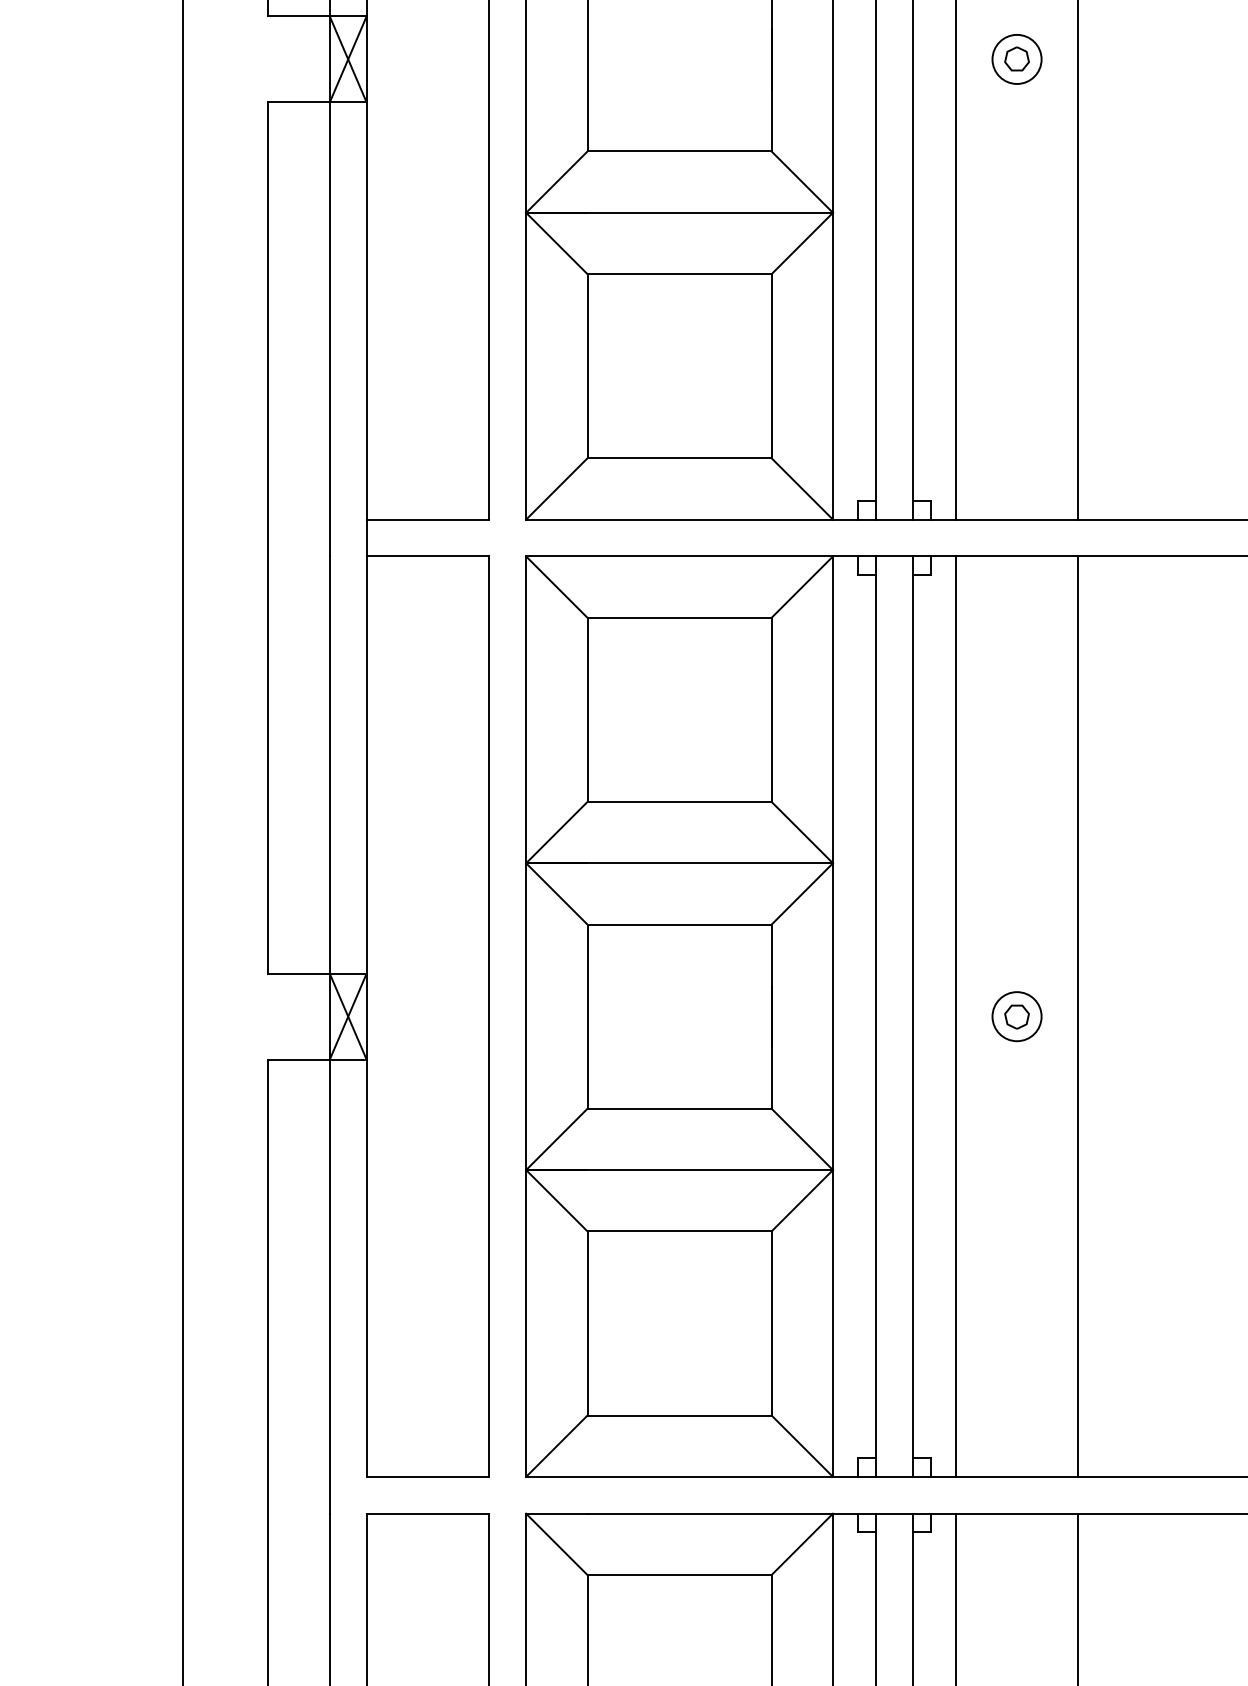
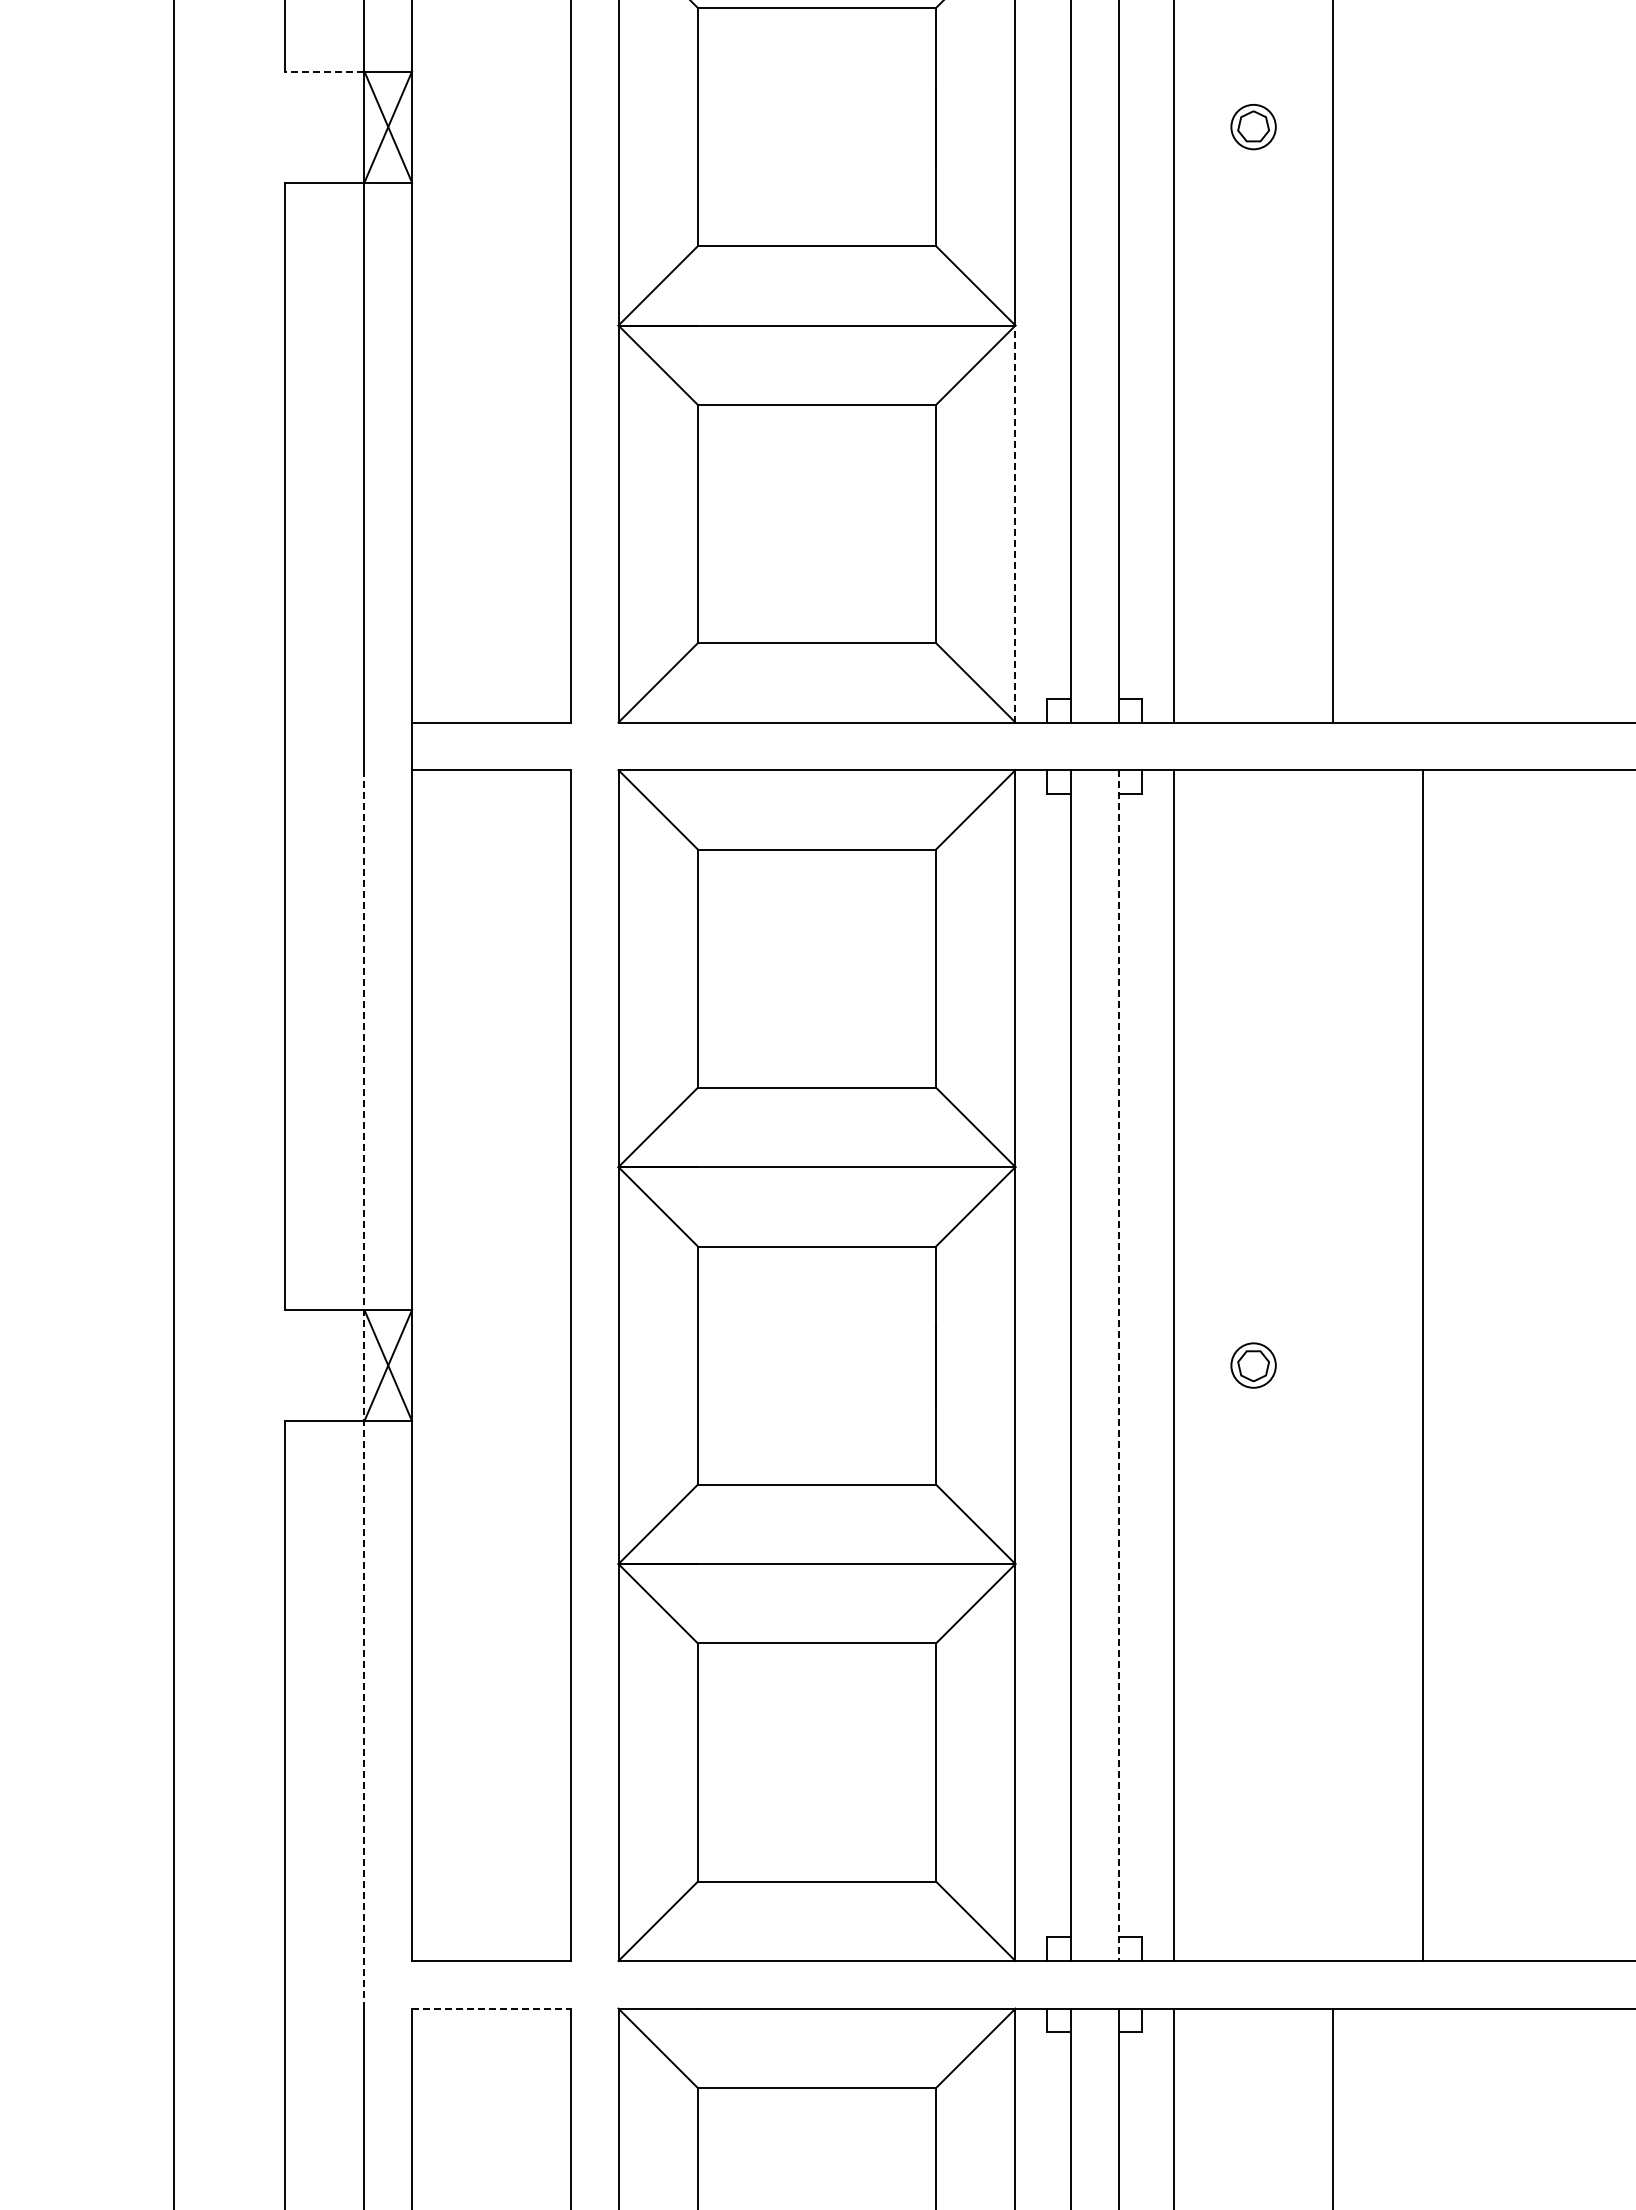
line: (298, 16) -> (324, 71), solid -> dashed
circle: (1016, 58) -> (1253, 126), size x0.7
line: (833, 365) -> (1015, 523), solid -> dashed
circle: (1016, 1016) -> (1253, 1365), size x0.7
line: (1078, 1016) -> (1423, 1365), moved
line: (912, 1017) -> (1118, 1366), solid -> dashed
line: (329, 1034) -> (364, 1388), solid -> dashed
line: (428, 1513) -> (491, 2008), solid -> dashed

